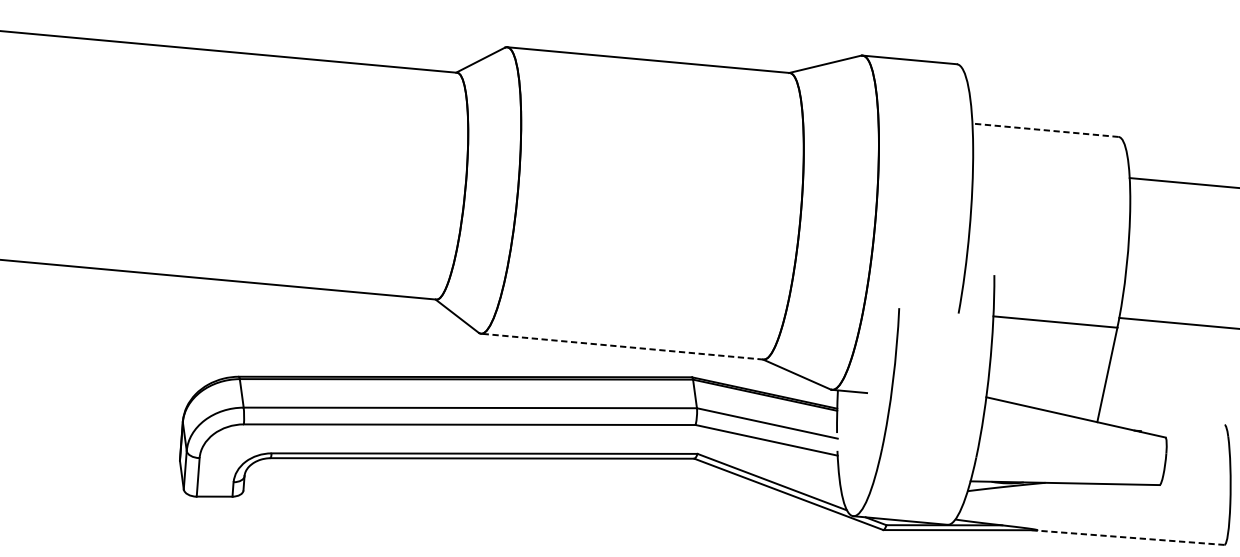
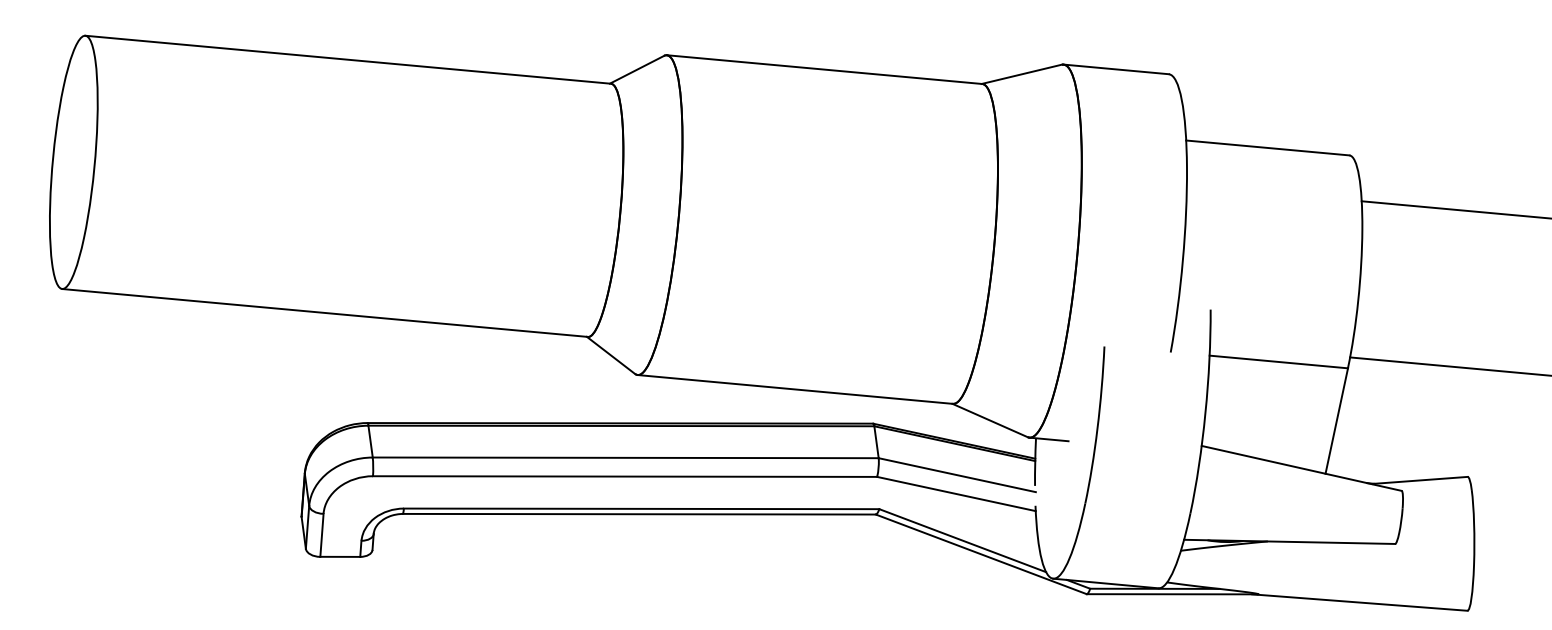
line: (1045, 129) -> (1267, 147), dashed -> solid
line: (621, 346) -> (794, 389), dashed -> solid
line: (1182, 427) -> (1420, 479), added
line: (1127, 537) -> (1359, 602), dashed -> solid

